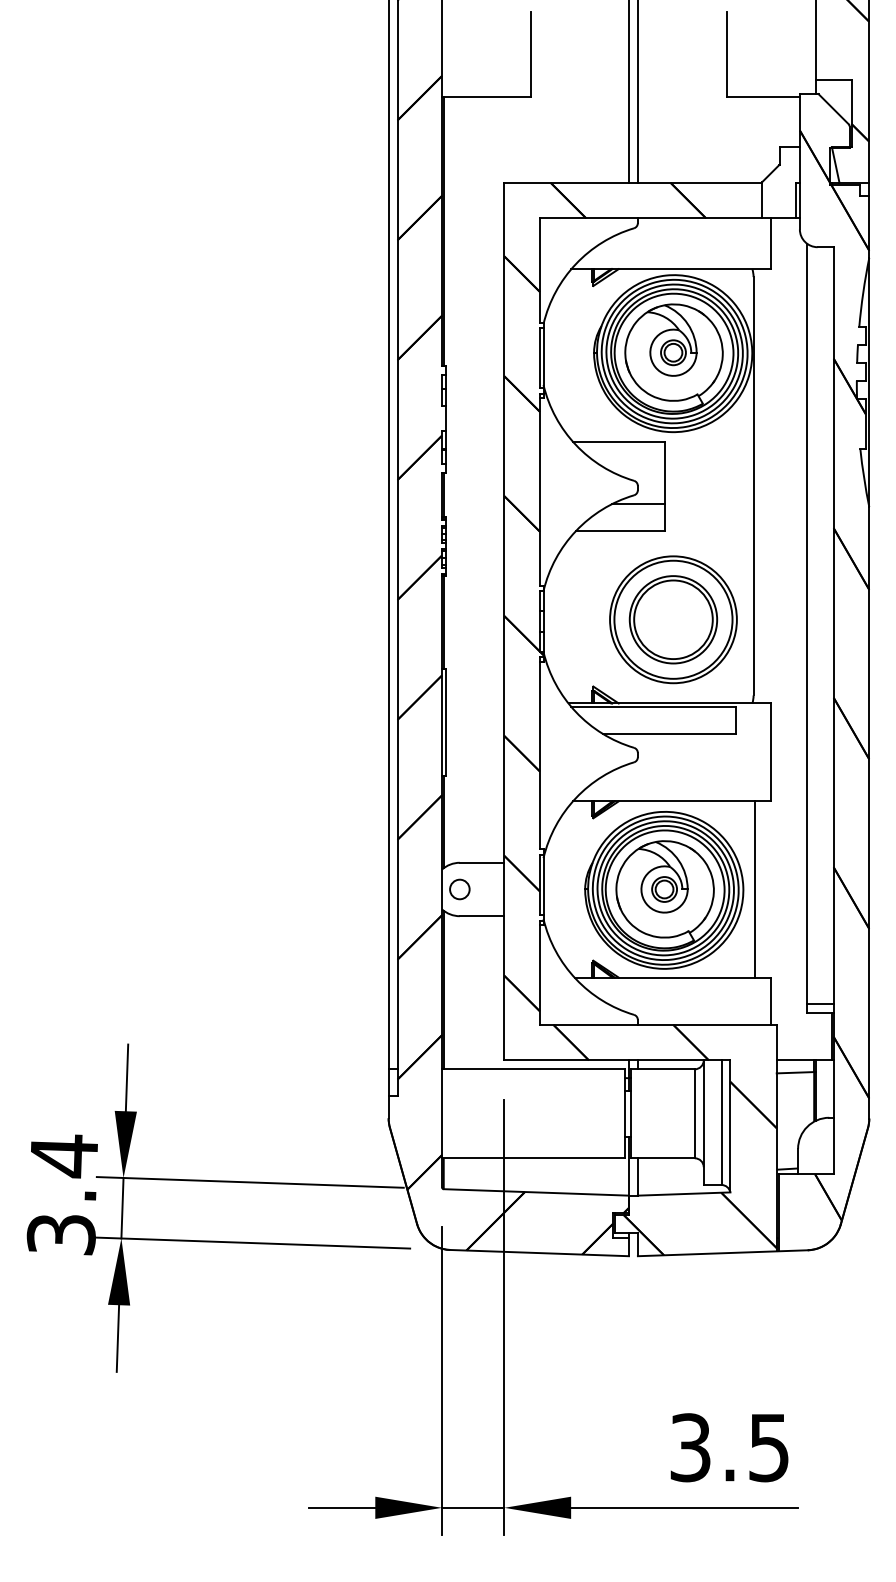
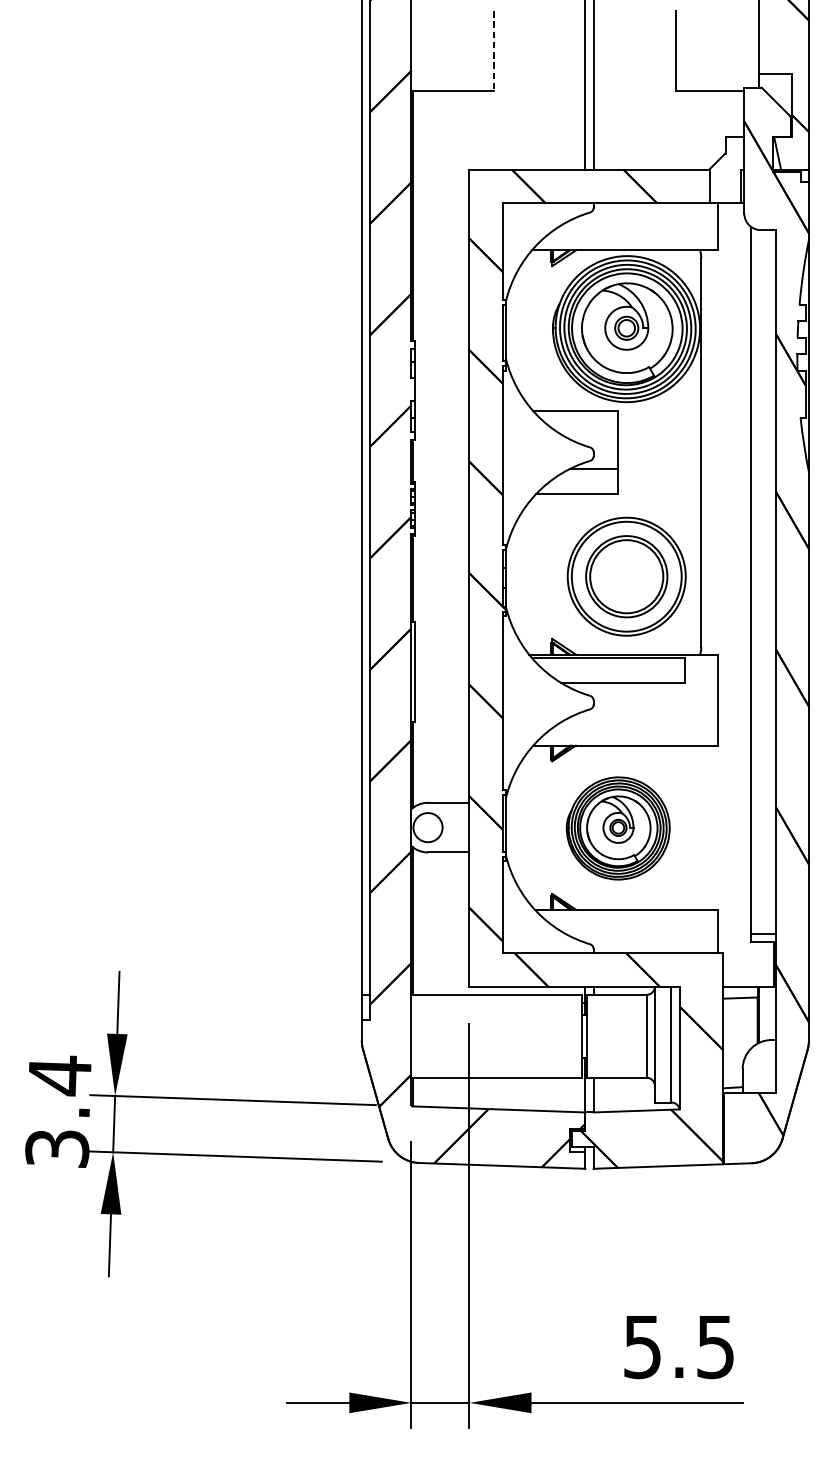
line: (531, 54) -> (494, 50), solid -> dashed
circle: (459, 889) -> (427, 827), size x1.6
line: (755, 889) -> (703, 827), removed
part: (664, 890) -> (618, 828), size x0.7
text: (690, 1447) -> (642, 1346), 3.5 -> 5.5

